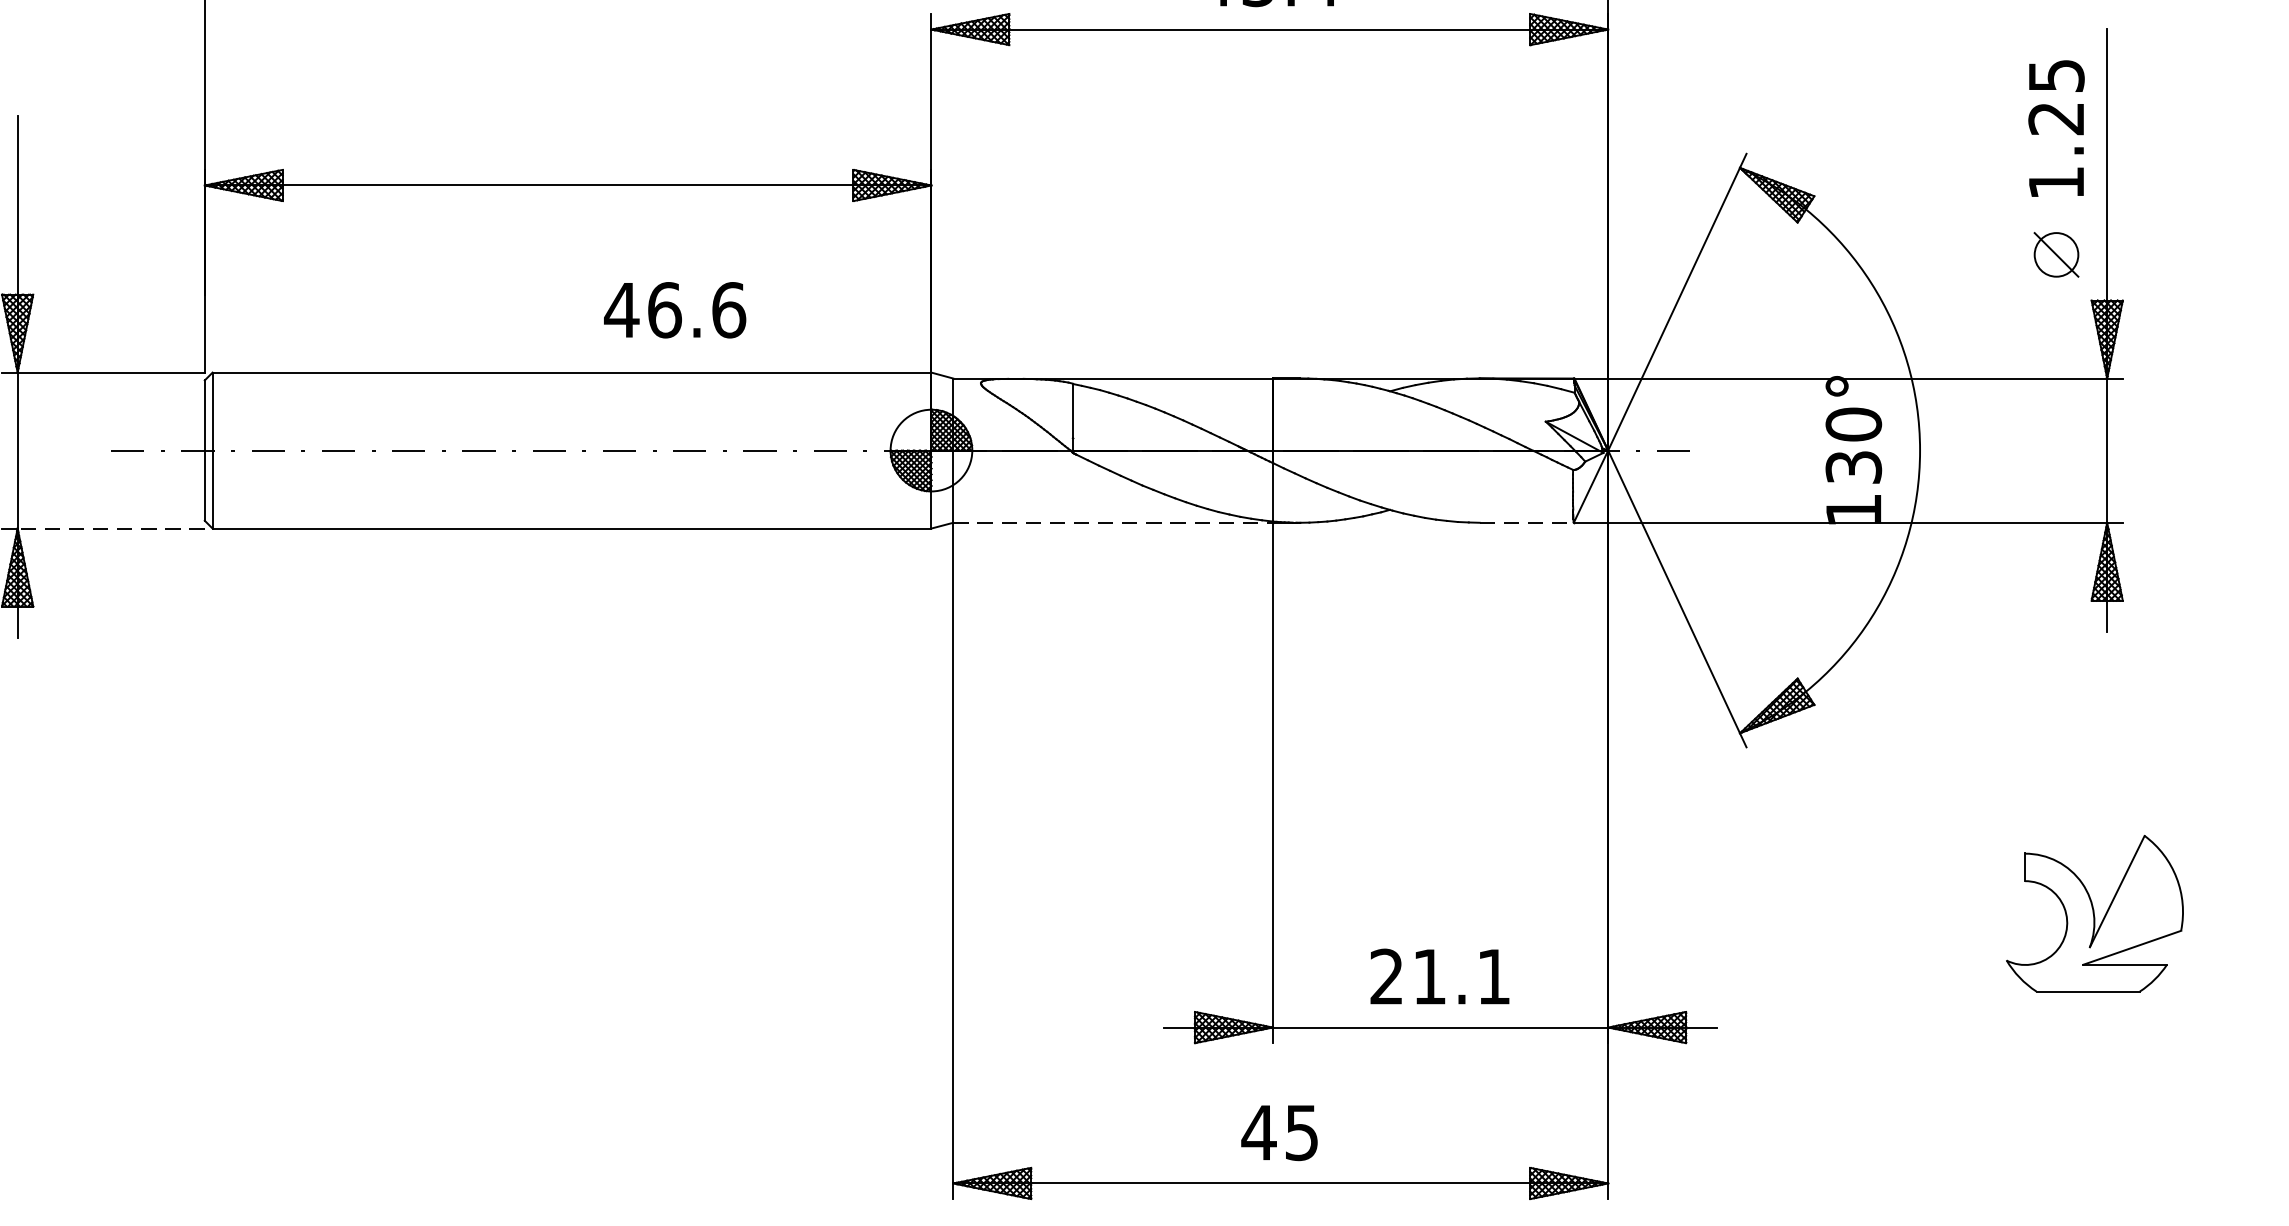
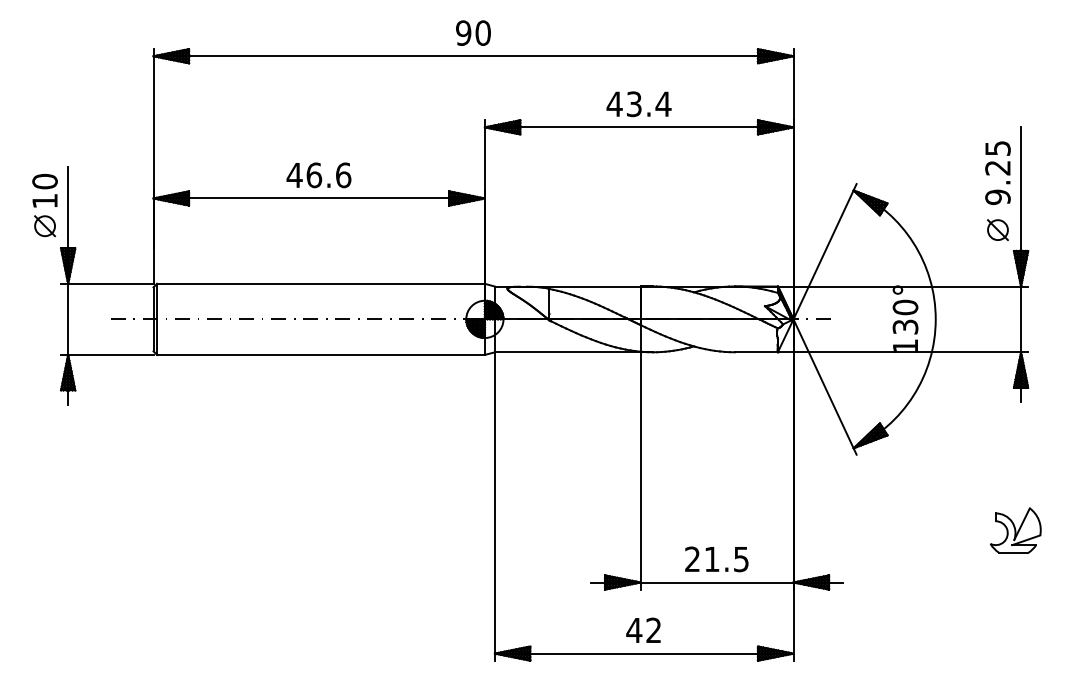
text: (2055, 183) -> (997, 197), 1.25 -> 9.25
text: (674, 310) -> (318, 175), moved
line: (1112, 523) -> (567, 352), dashed -> solid
line: (1527, 523) -> (756, 352), dashed -> solid
line: (110, 527) -> (110, 354), dashed -> solid
part: (2094, 913) -> (1015, 530), size x0.62
text: (1494, 977) -> (741, 559), 21.1 -> 21.5
text: (1301, 1132) -> (653, 630), 45 -> 42

